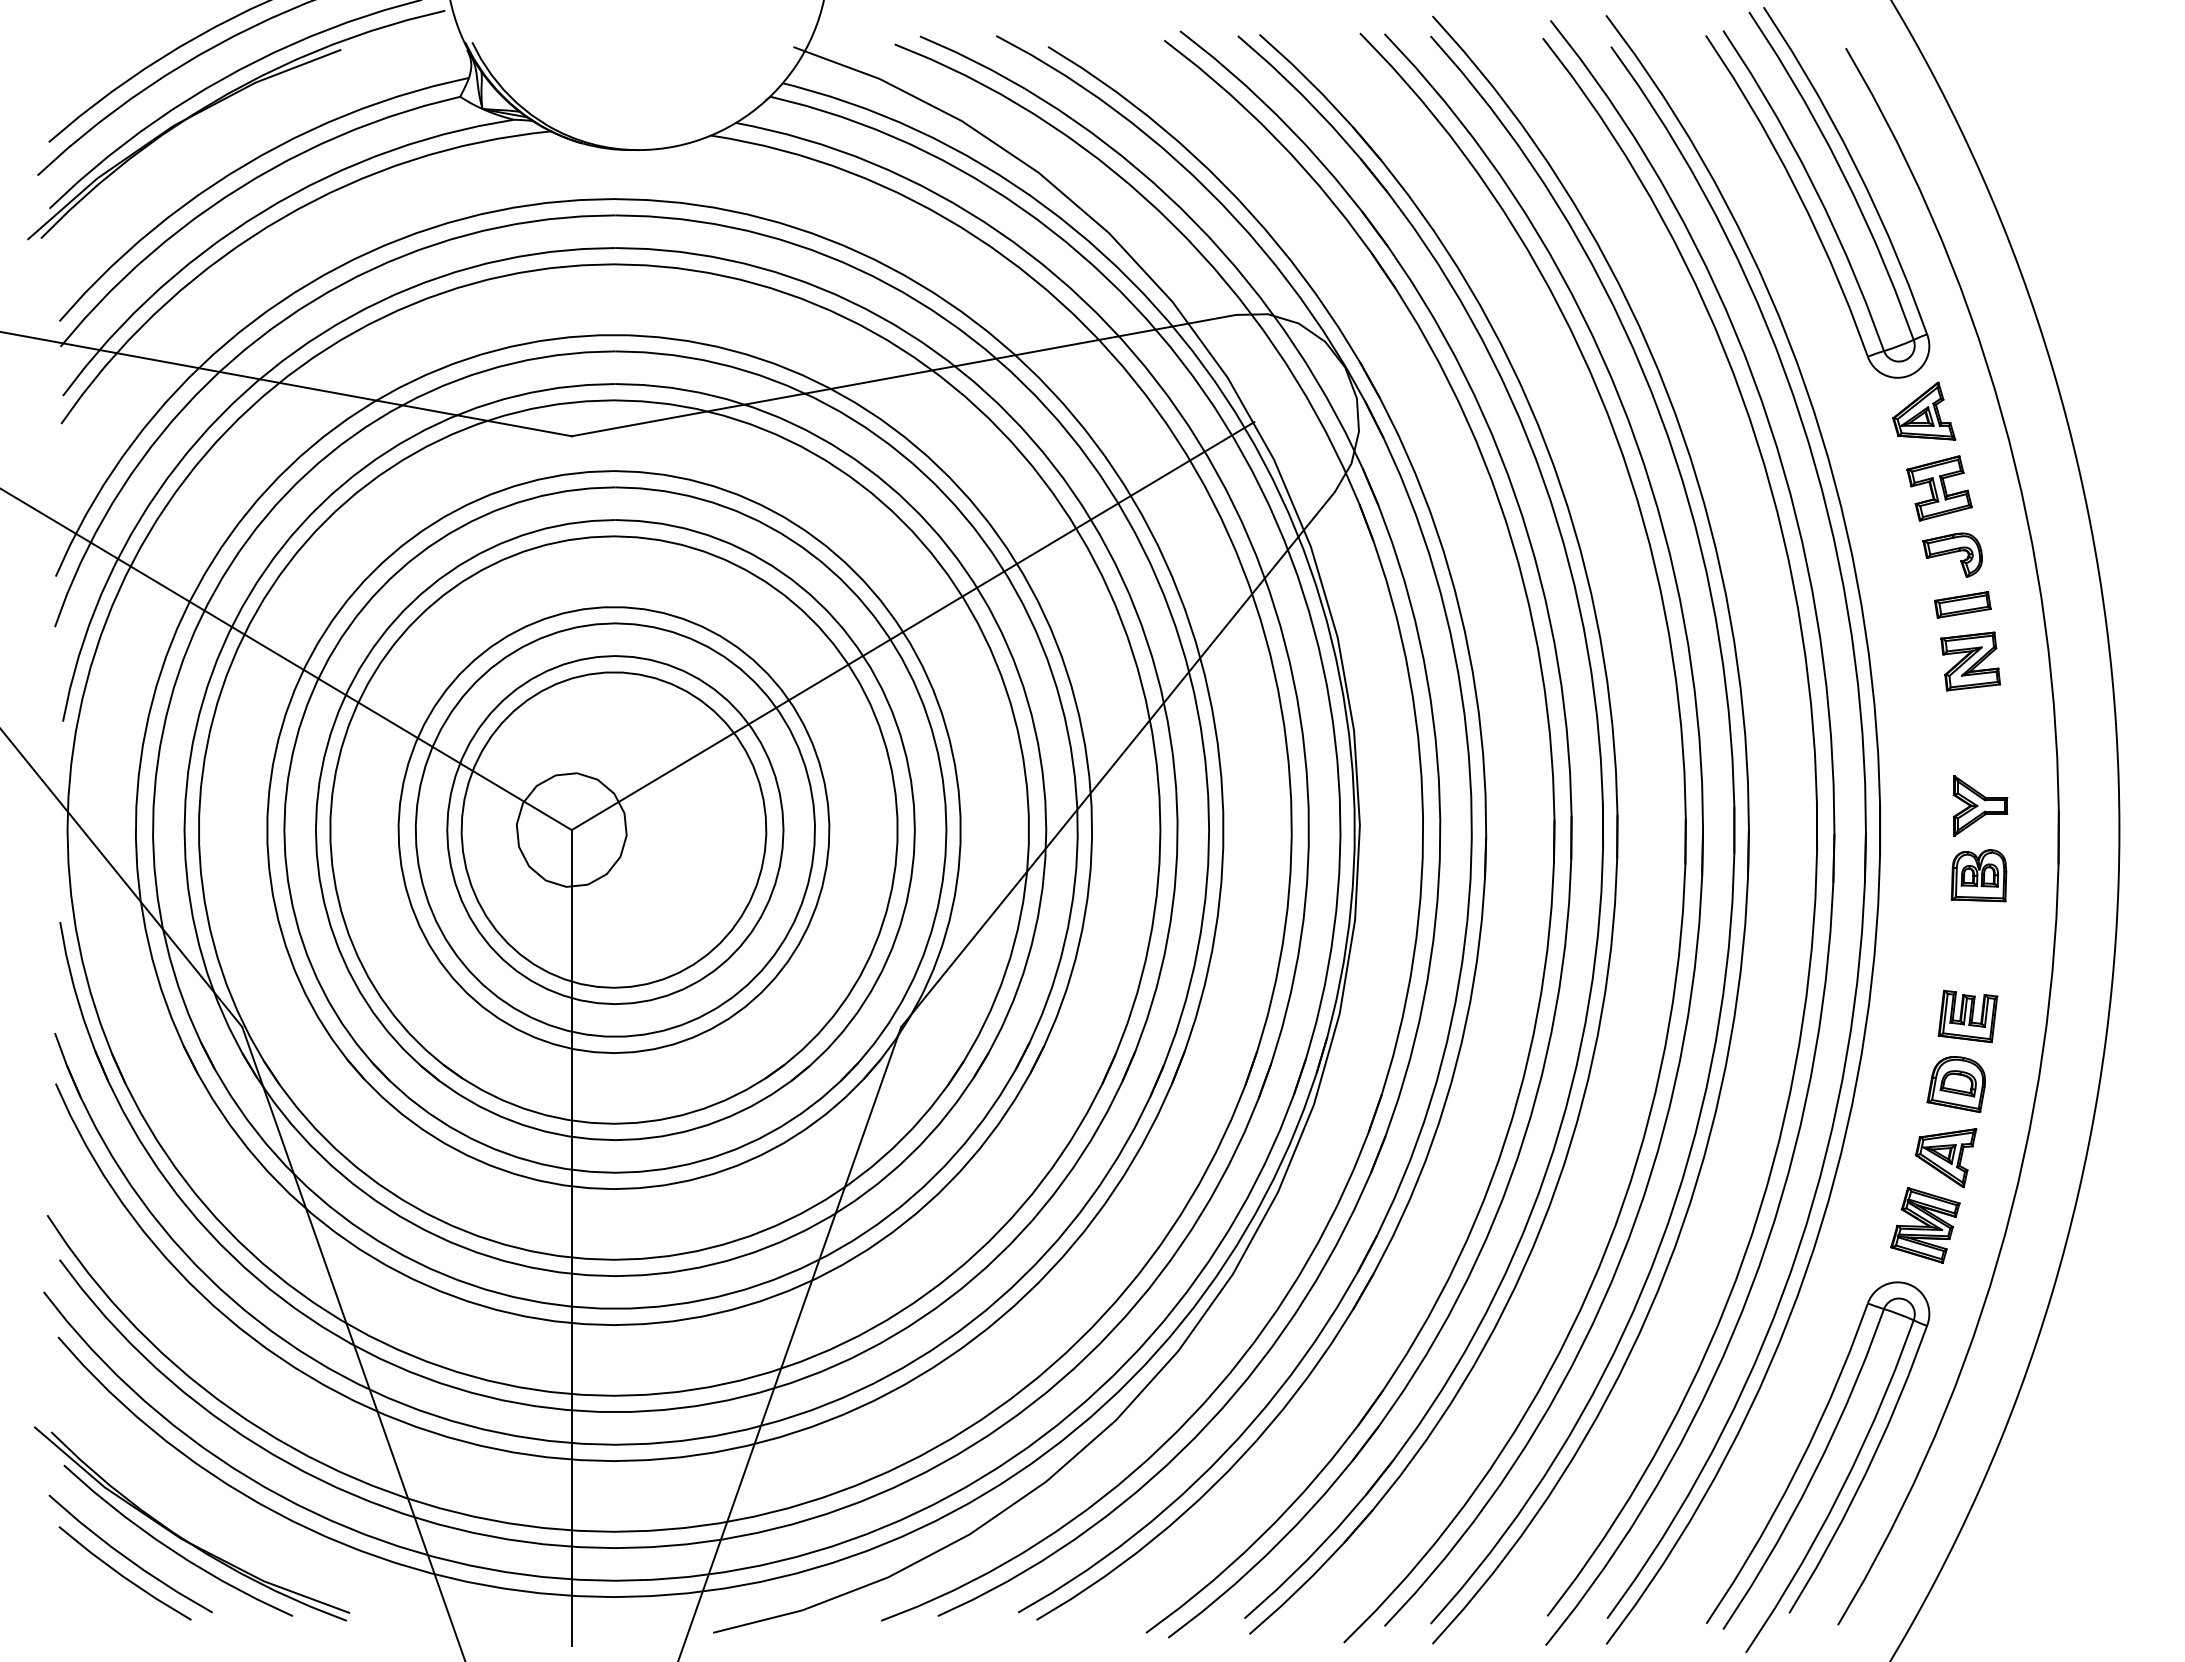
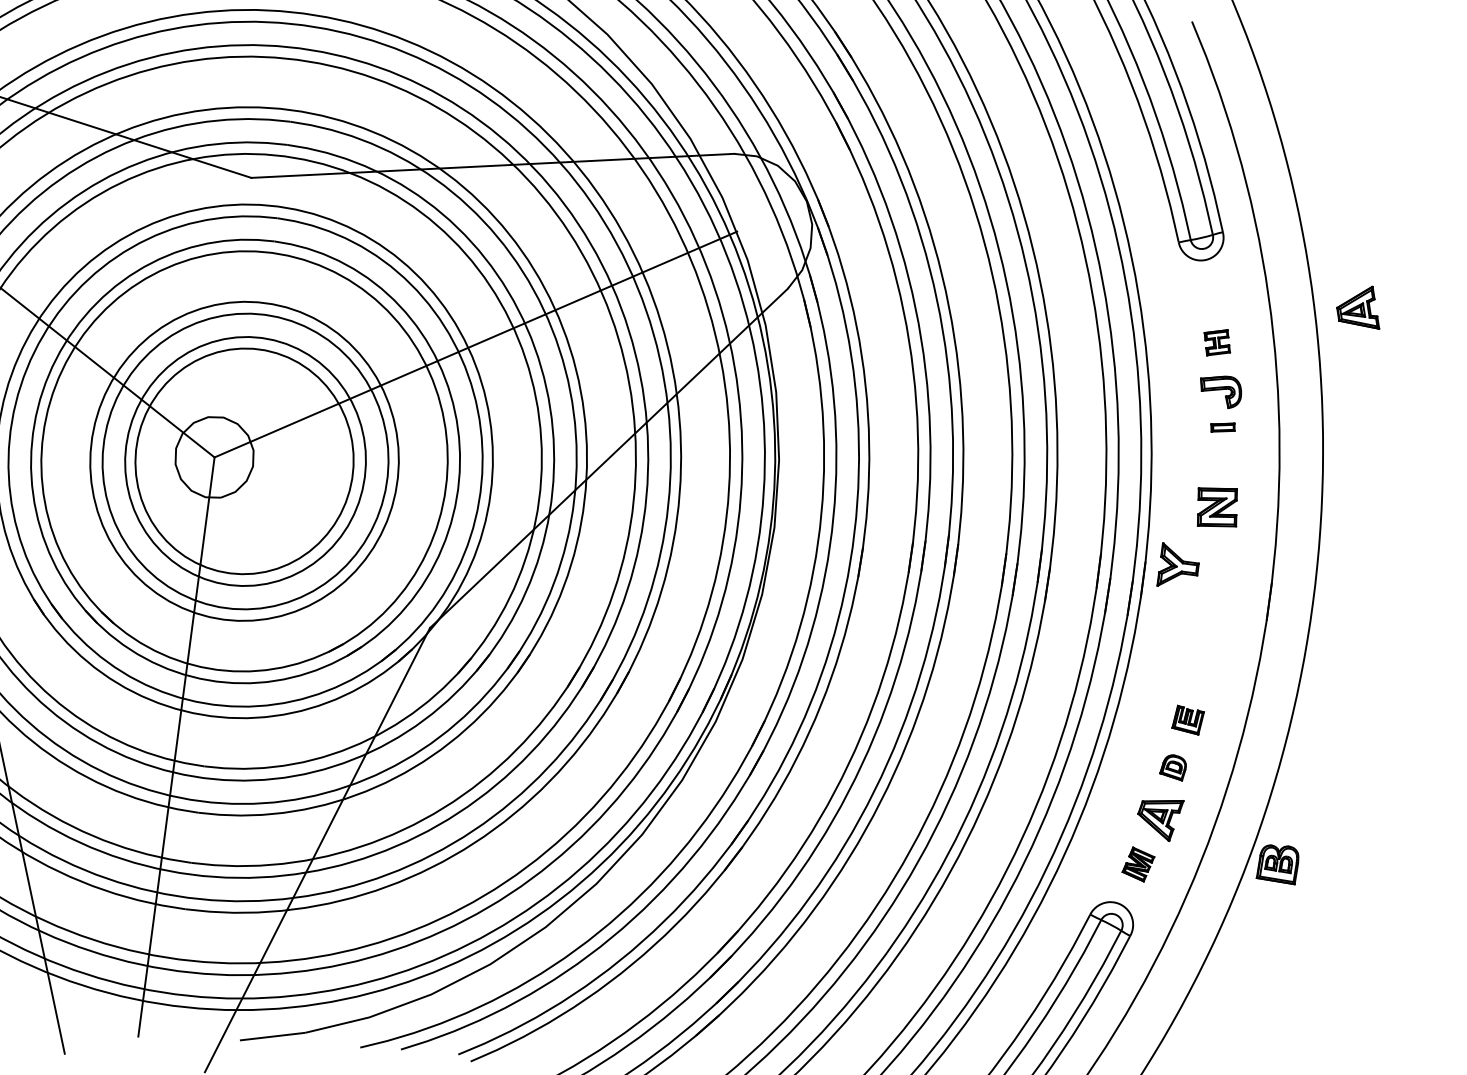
part: (1924, 410) -> (1360, 305), moved
part: (1939, 488) -> (1217, 342), size x0.6
part: (1962, 604) -> (1222, 427), size x0.6
part: (1970, 661) -> (1217, 507), moved
part: (1980, 805) -> (1179, 566), moved
part: (1978, 875) -> (1278, 863), moved
part: (1967, 1016) -> (1187, 720), size x0.7
part: (1955, 1084) -> (1172, 767), size x0.6
part: (1925, 1225) -> (1138, 864), size x0.6

